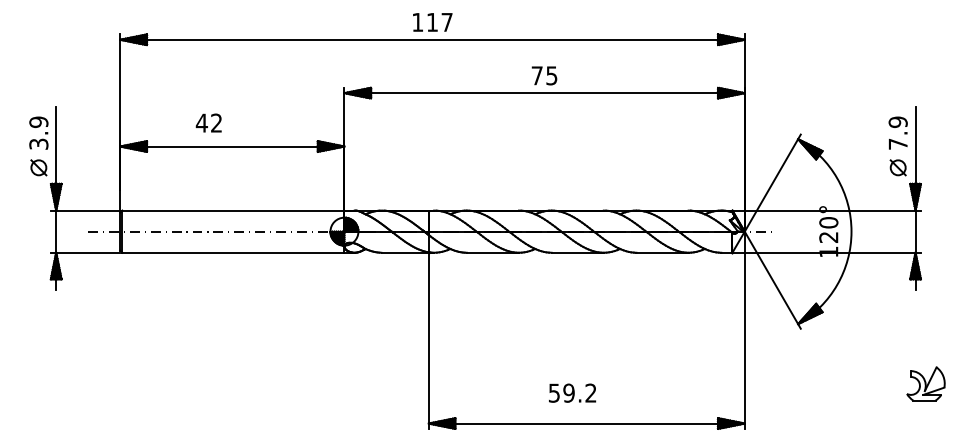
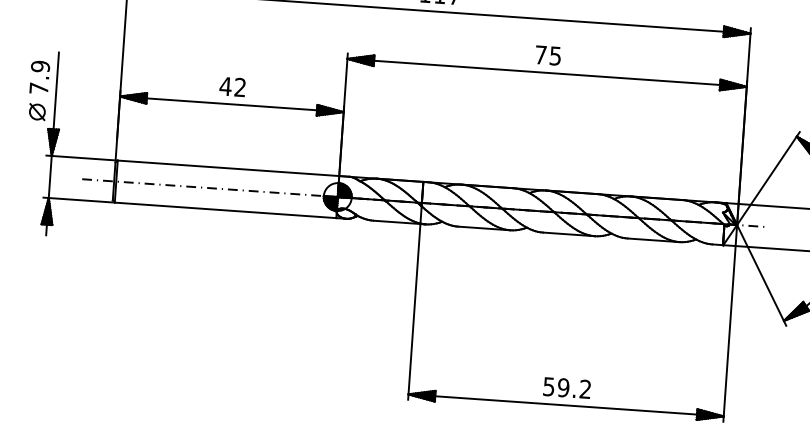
text: (208, 122) -> (232, 86), moved
text: (38, 143) -> (38, 87), 3.9 -> 7.9
text: (572, 392) -> (567, 387), moved

